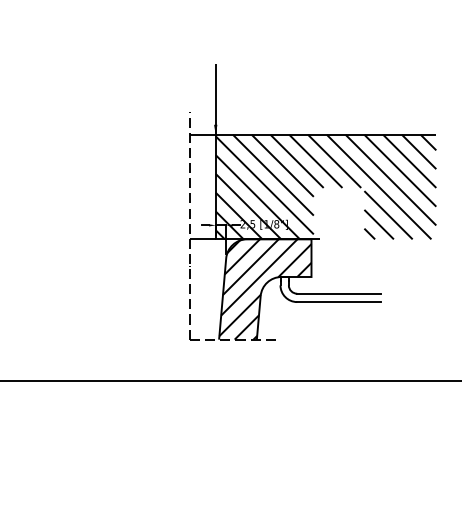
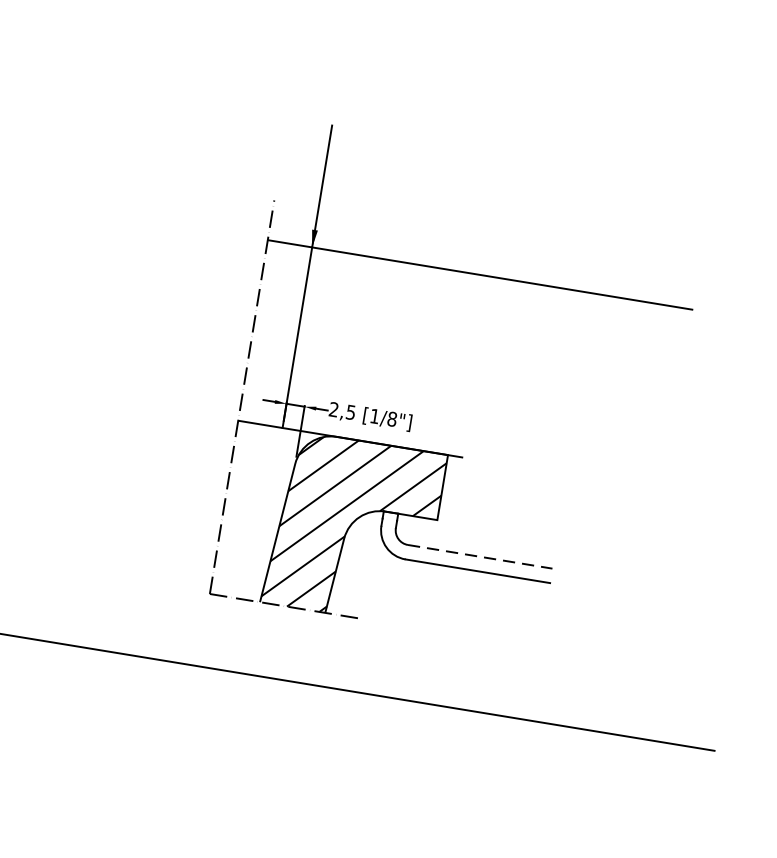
hatch: (325, 186) -> (487, 367), removed
line: (339, 293) -> (481, 556), solid -> dashed

